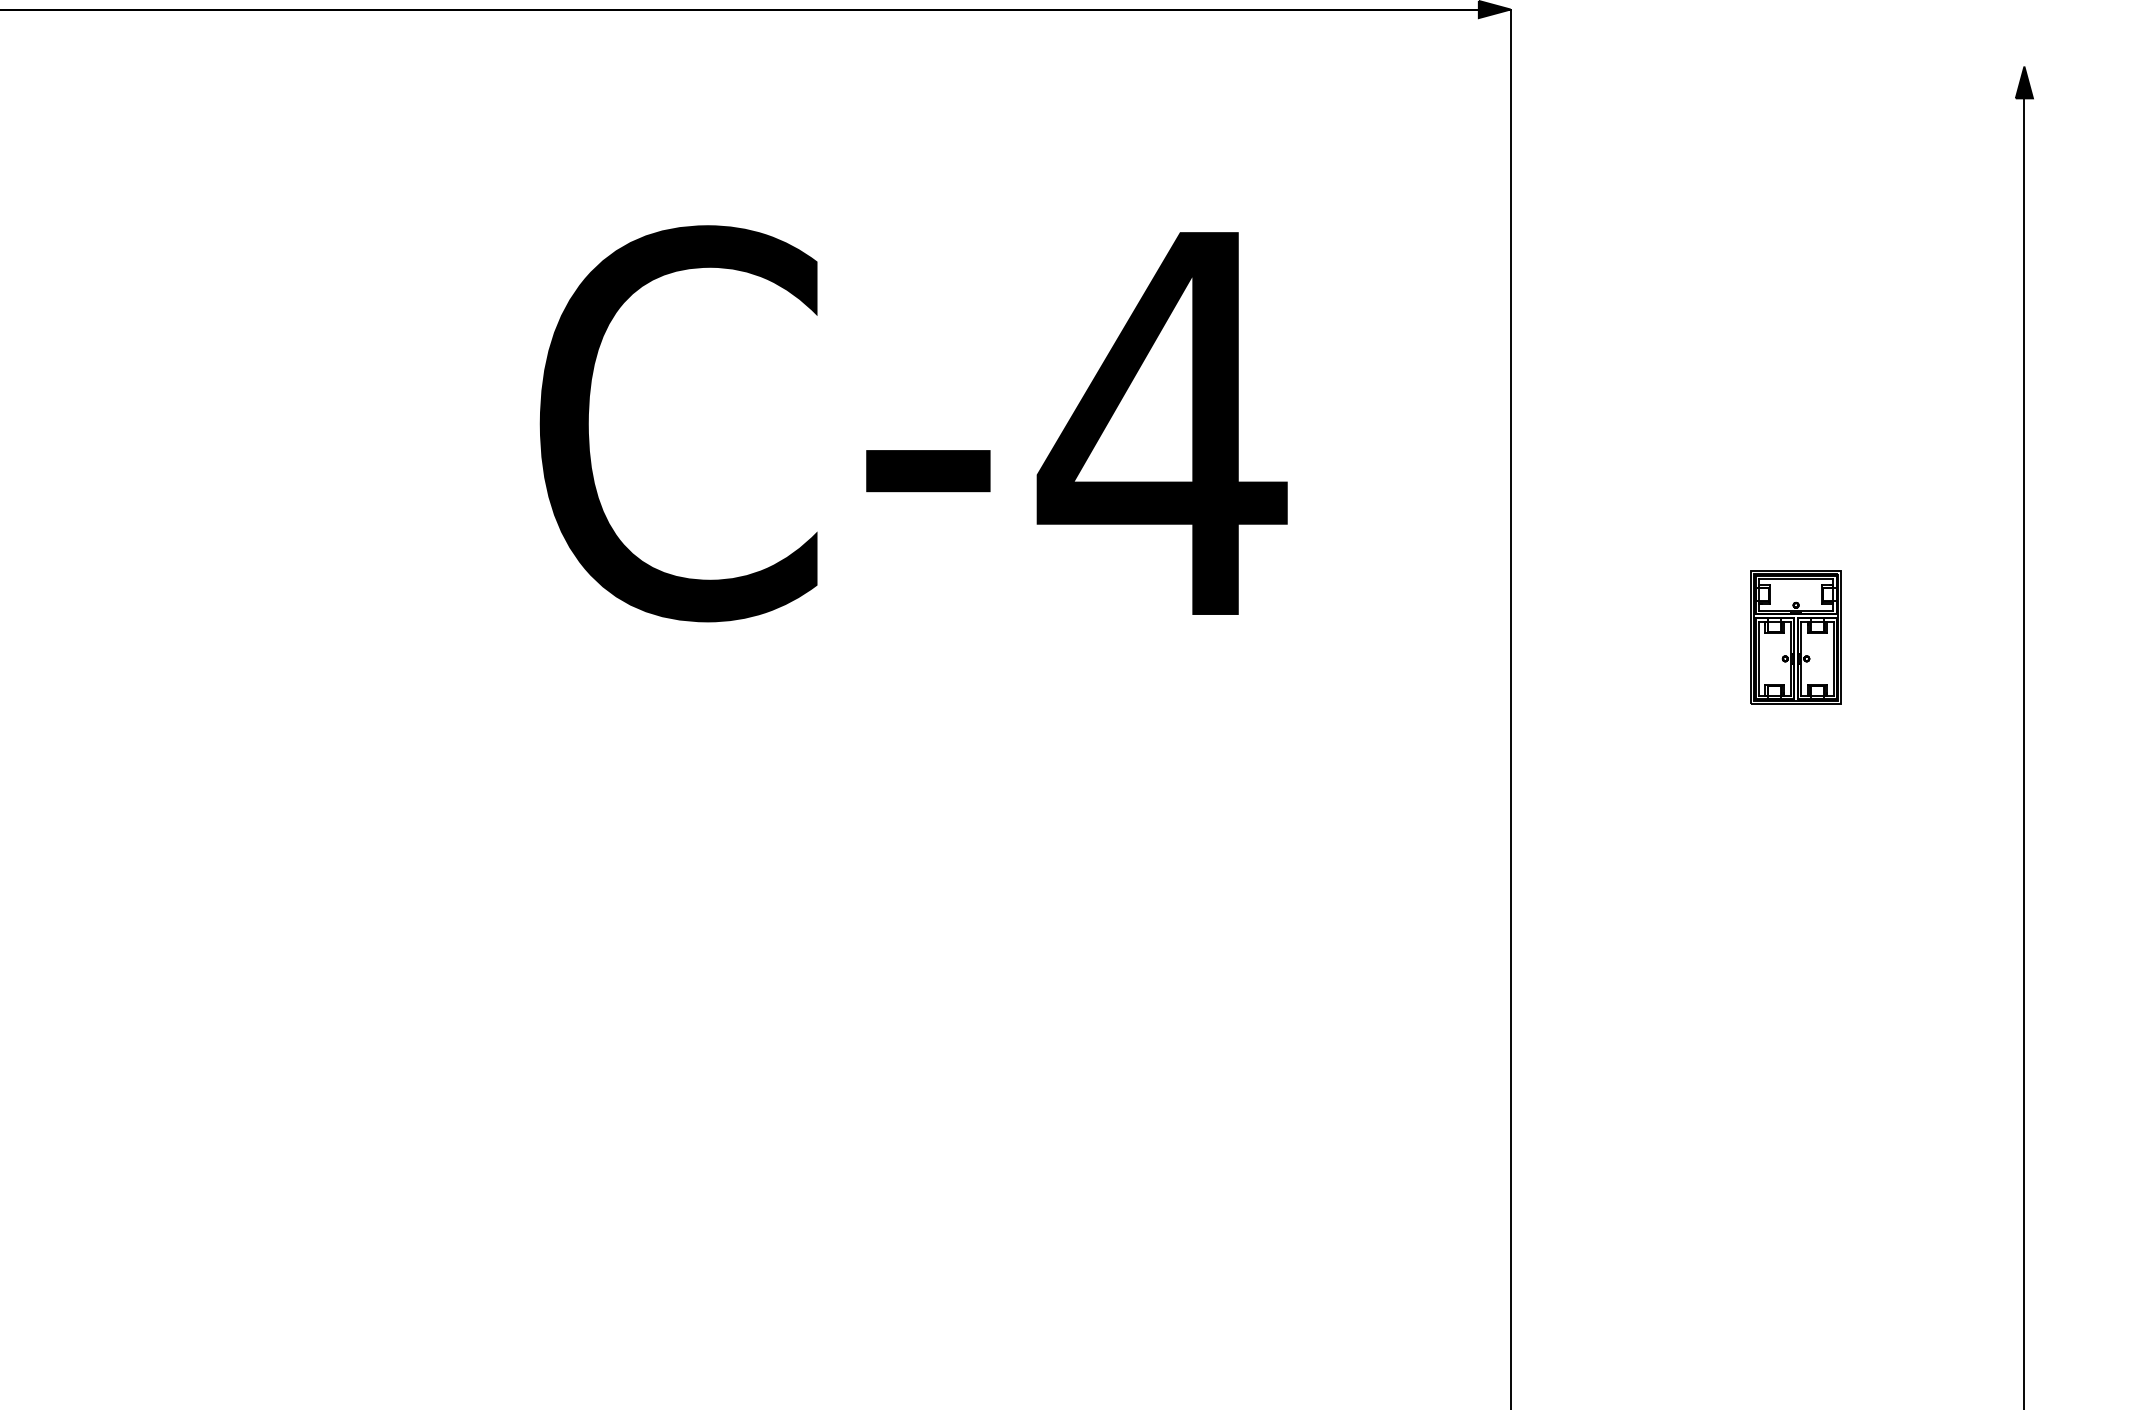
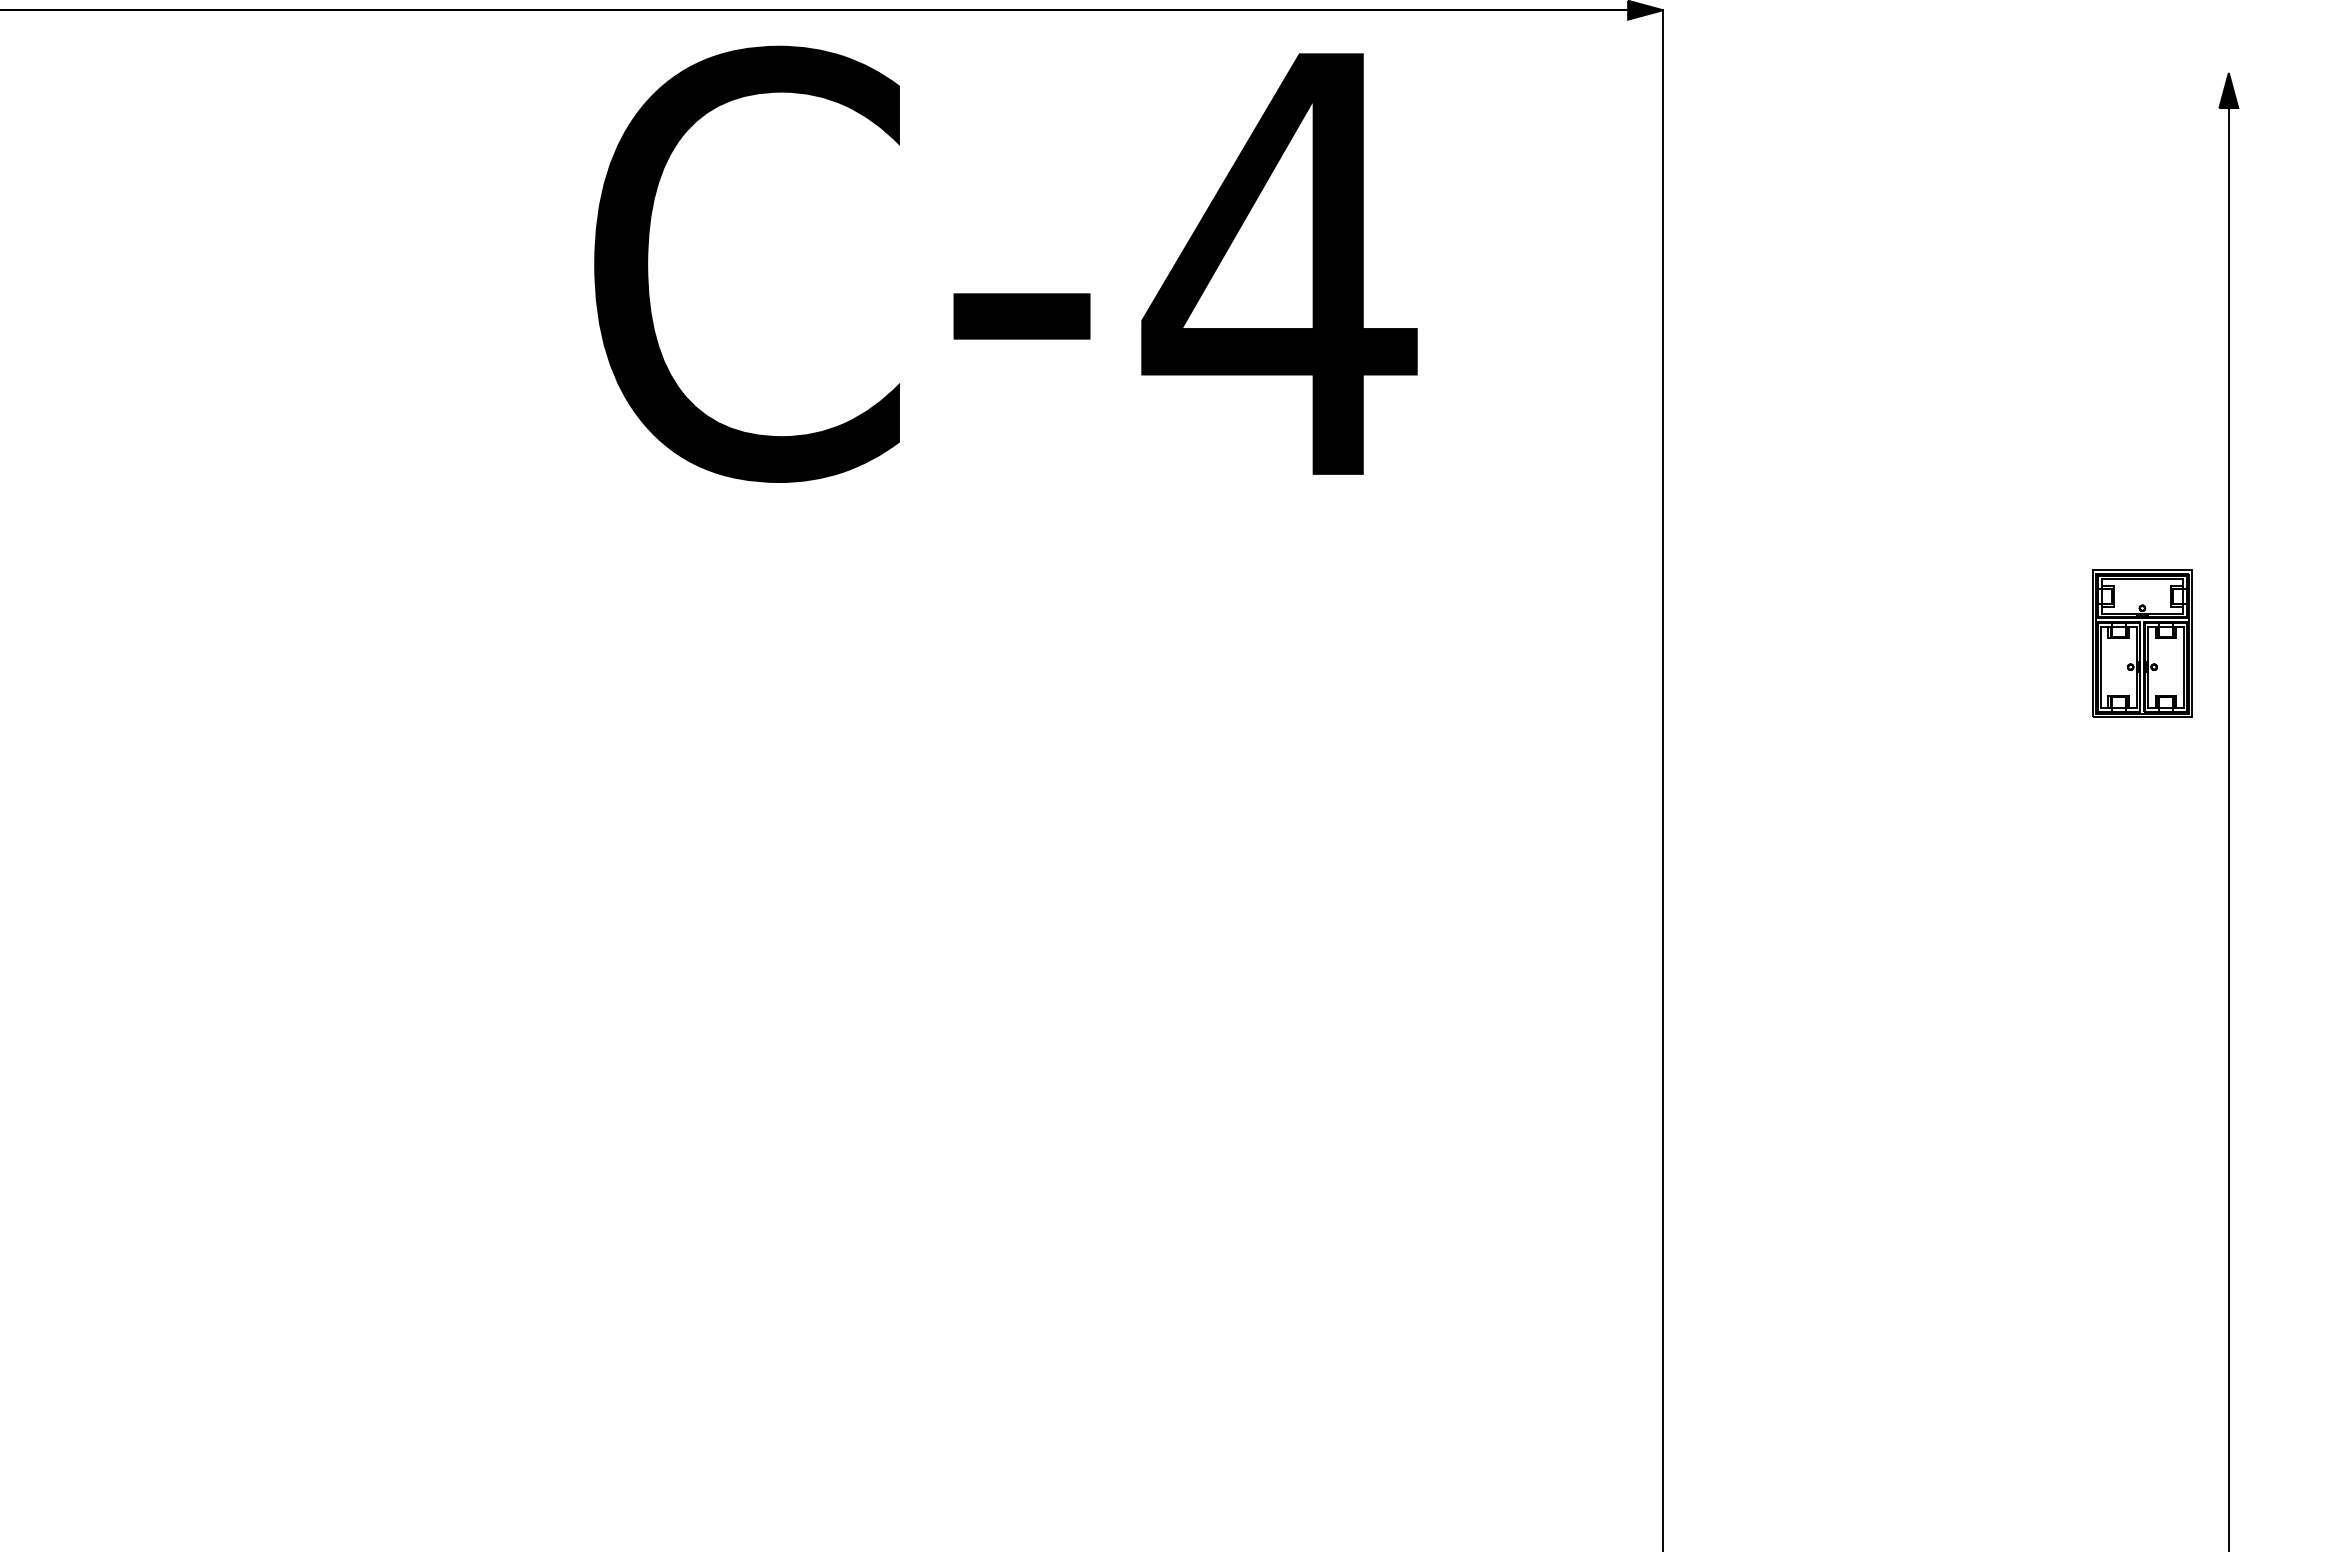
text: (913, 423) -> (1005, 263), moved
part: (1796, 637) -> (2142, 643), moved

